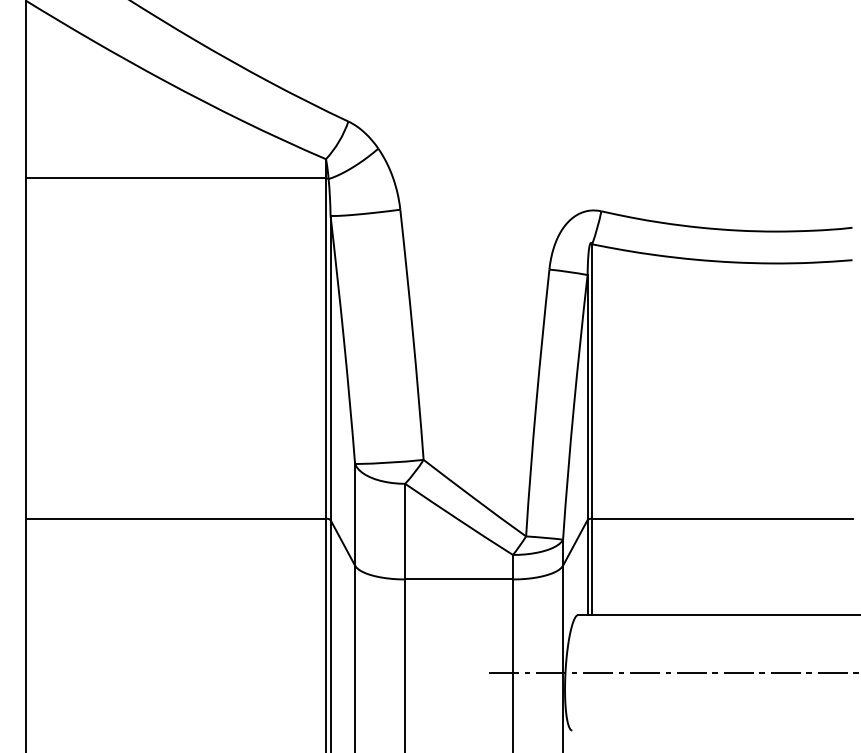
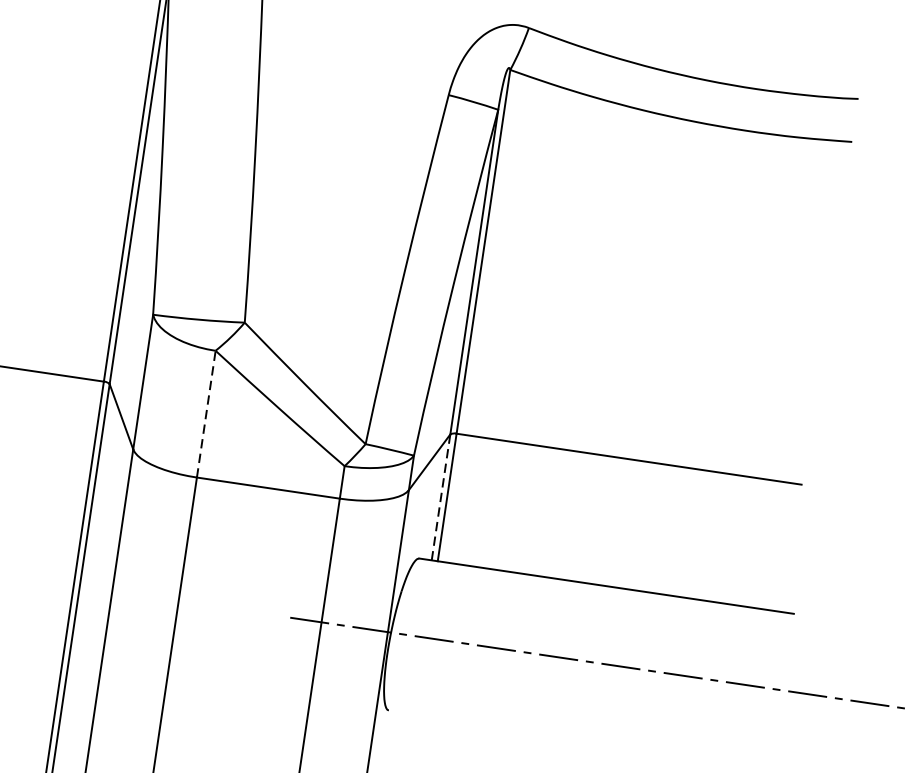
line: (405, 531) -> (206, 414), solid -> dashed
line: (587, 568) -> (440, 498), solid -> dashed

